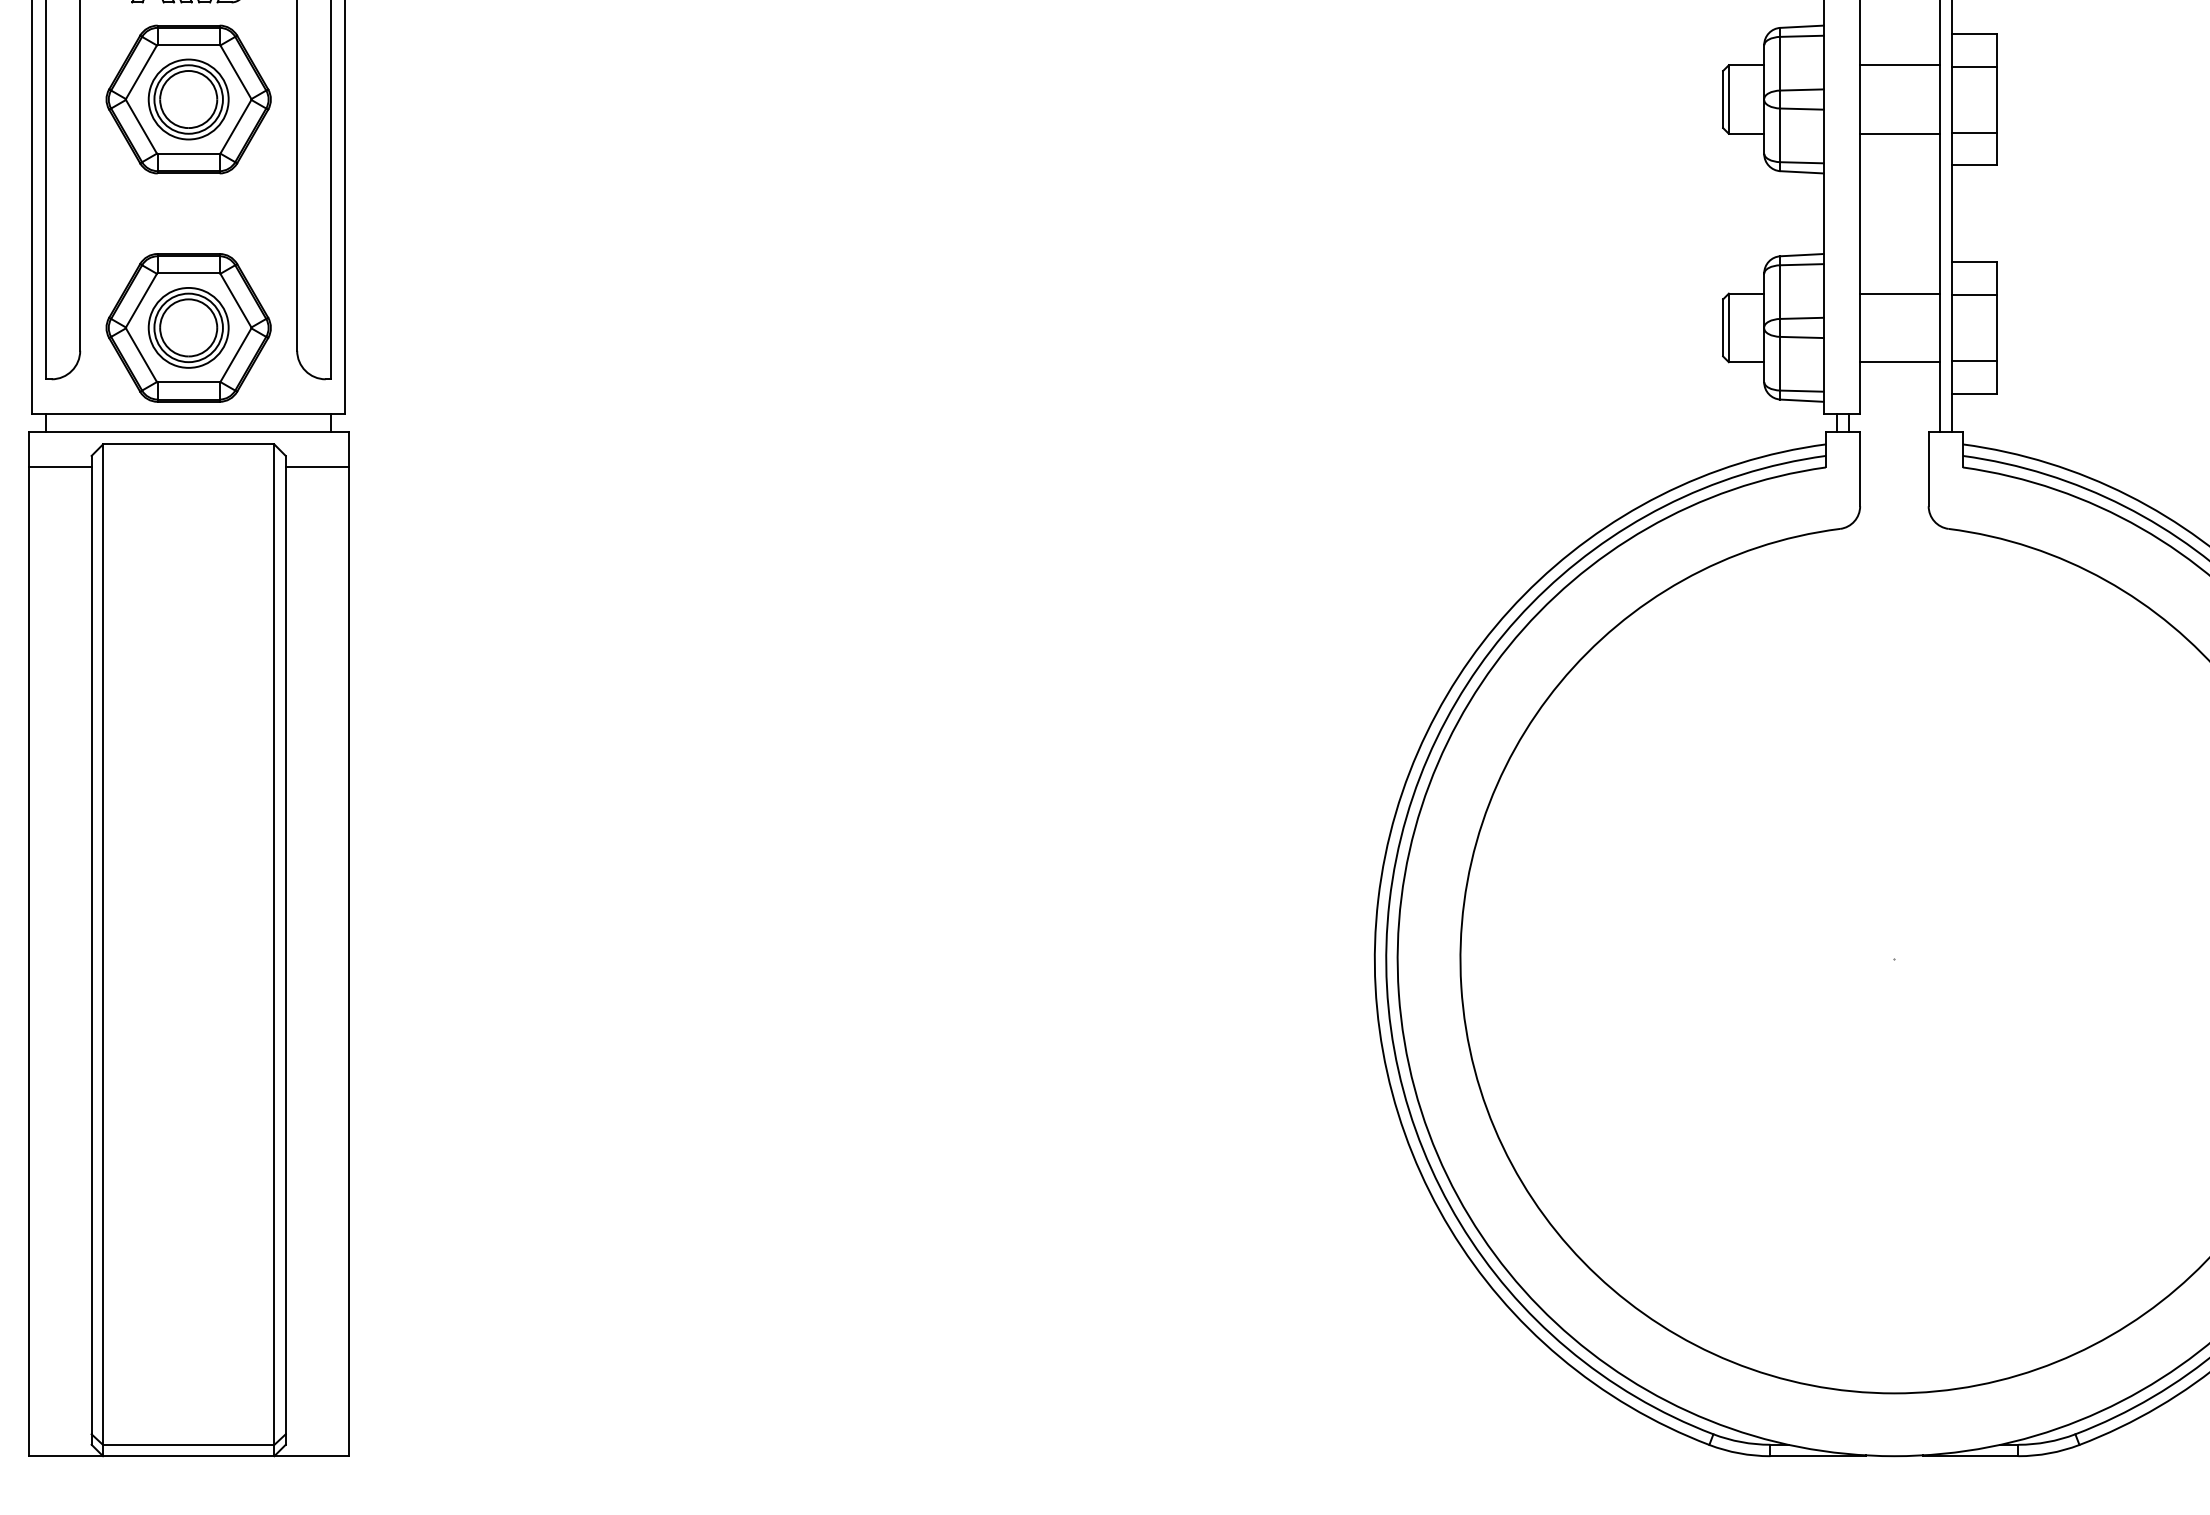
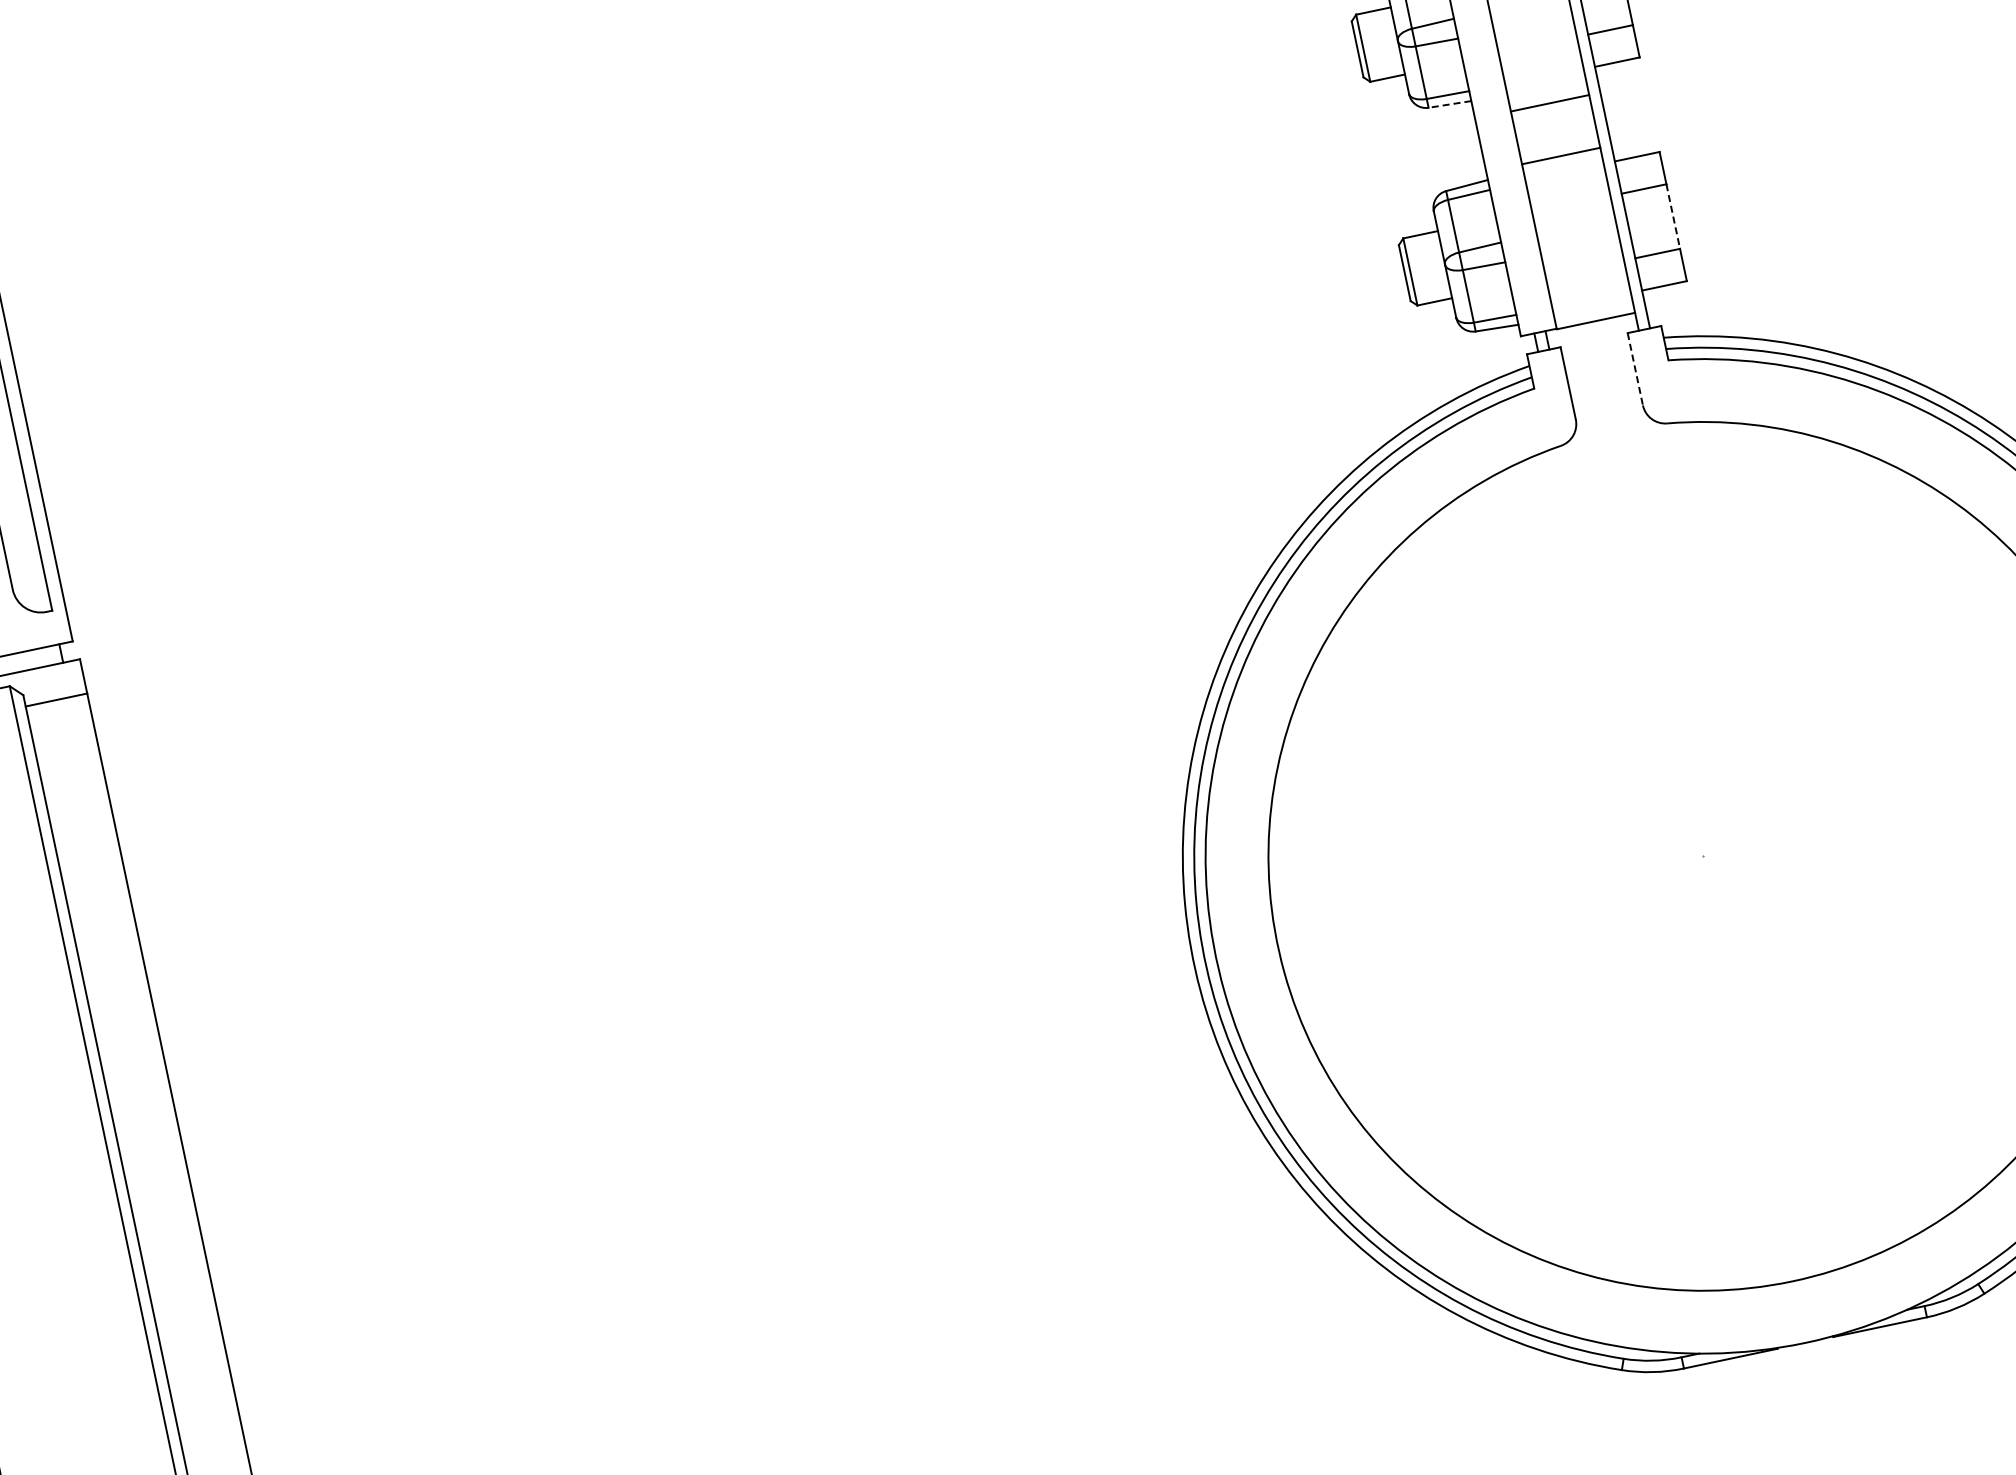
line: (1900, 133) -> (1550, 102), moved
line: (1802, 172) -> (1450, 104), solid -> dashed
line: (1900, 293) -> (1561, 155), moved
line: (1997, 327) -> (1673, 216), solid -> dashed
line: (1900, 362) -> (1596, 321), moved
line: (1928, 469) -> (1635, 369), solid -> dashed

